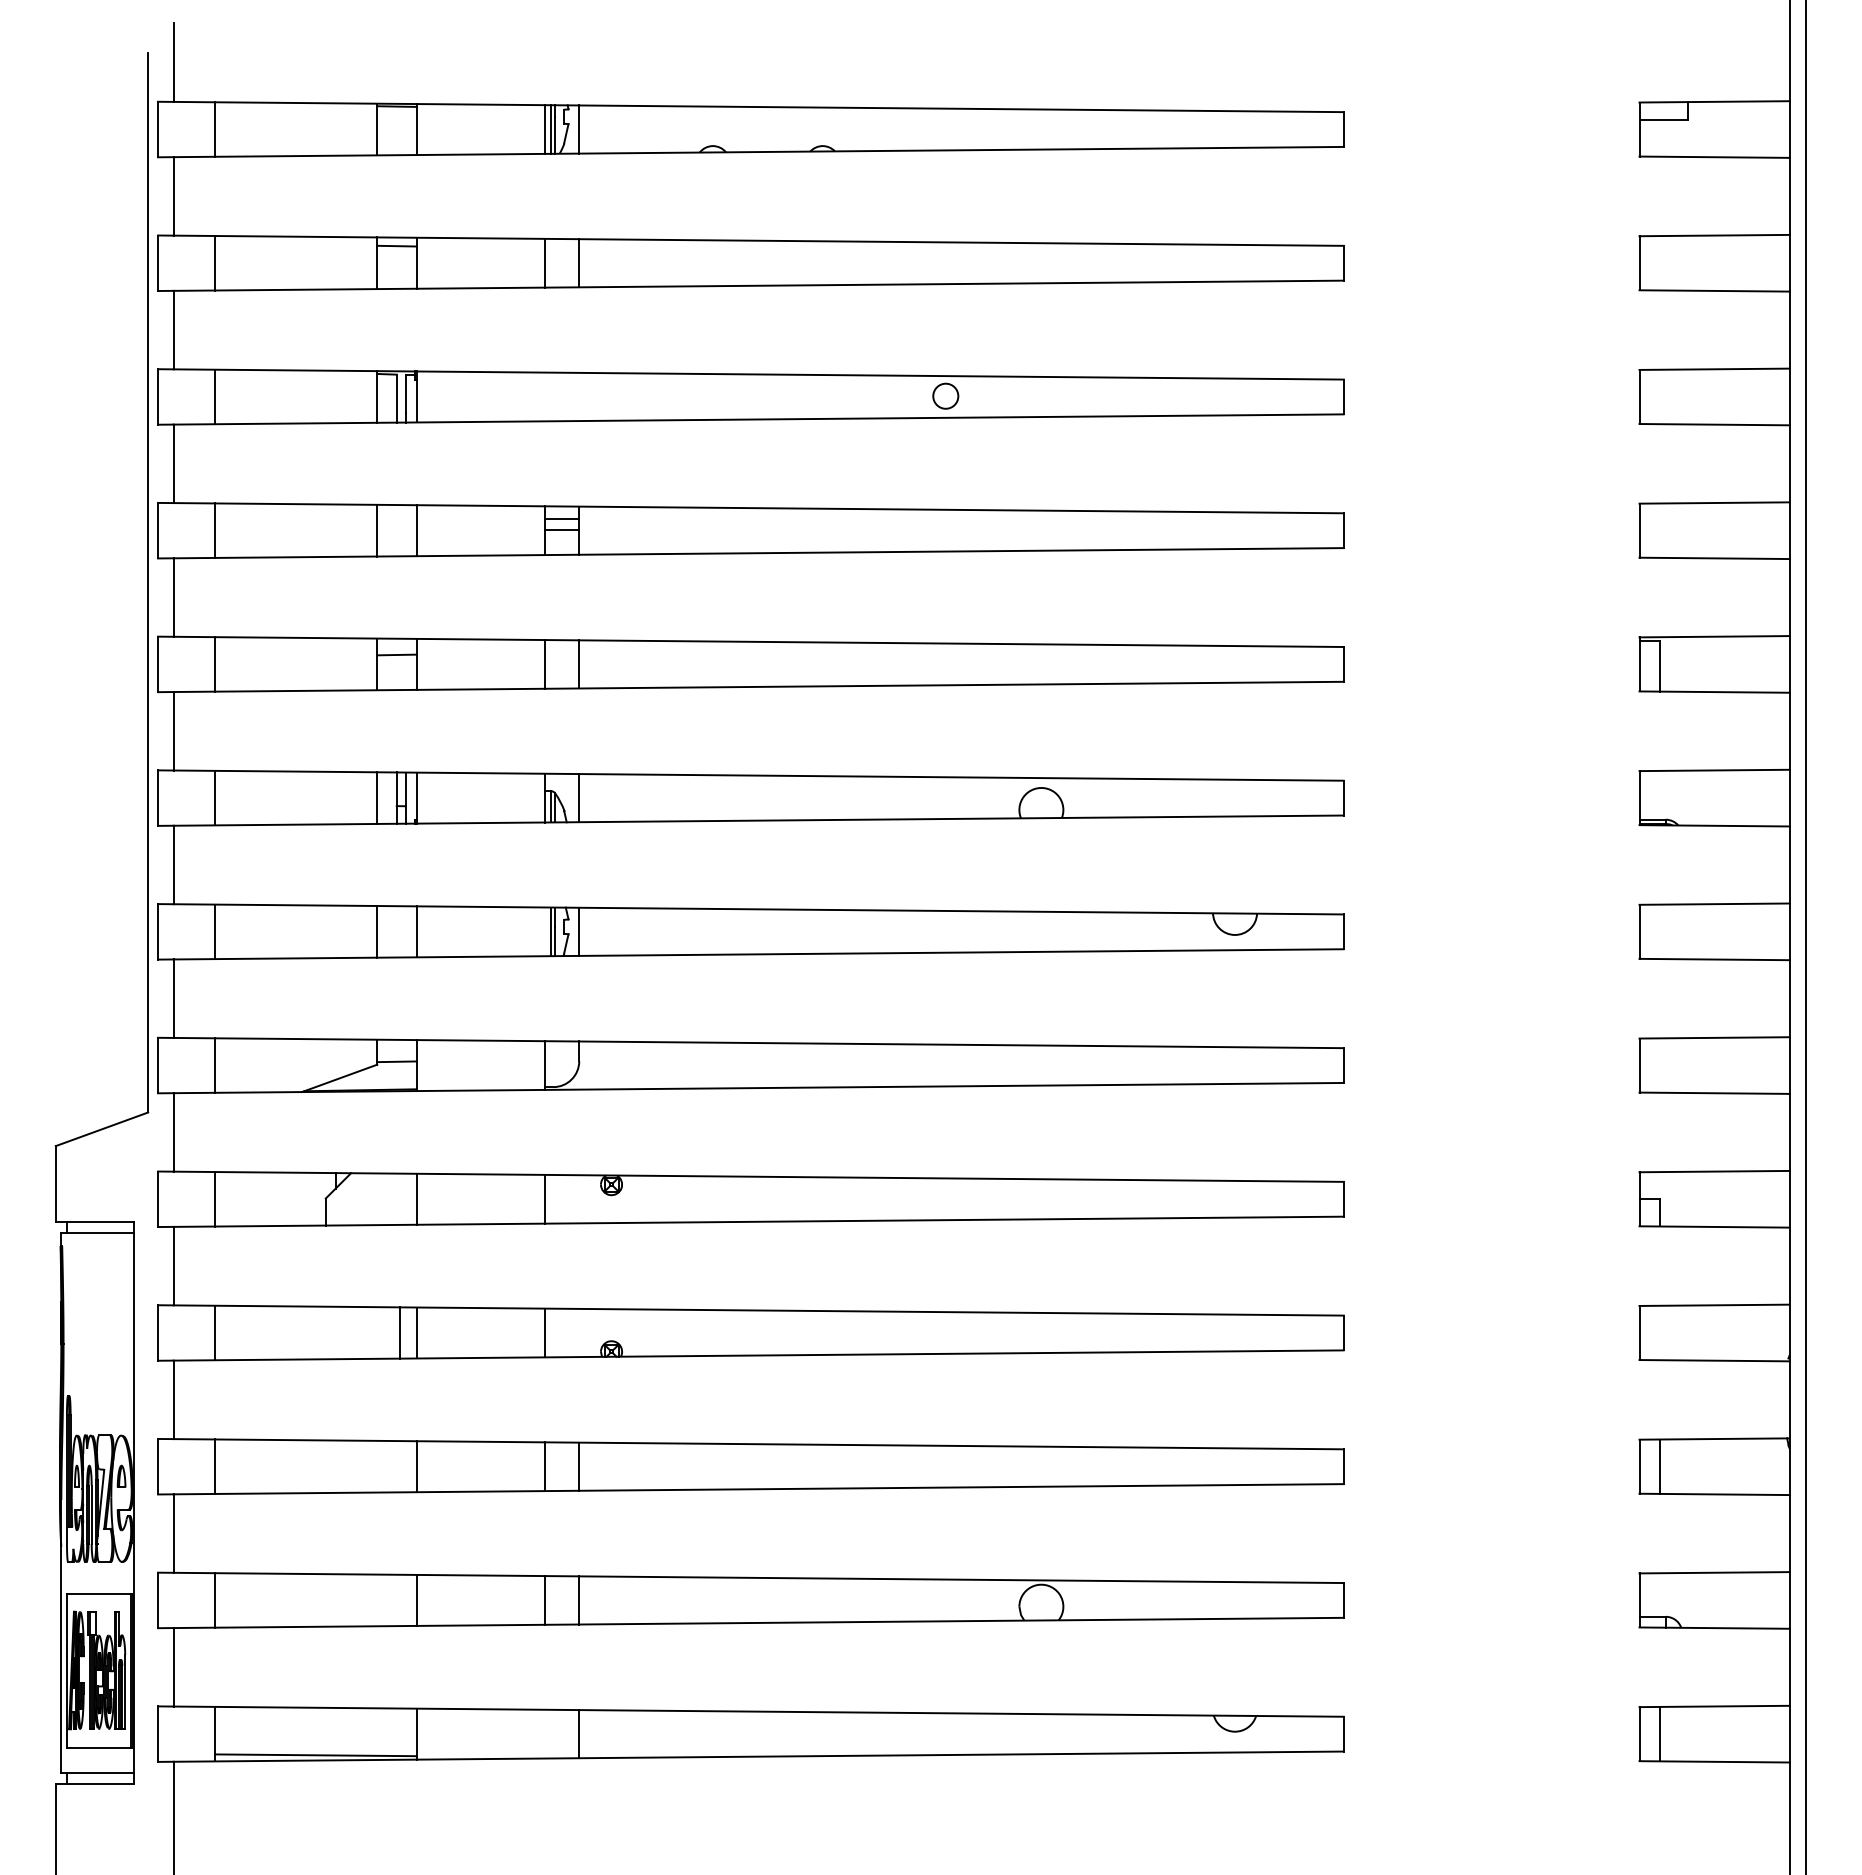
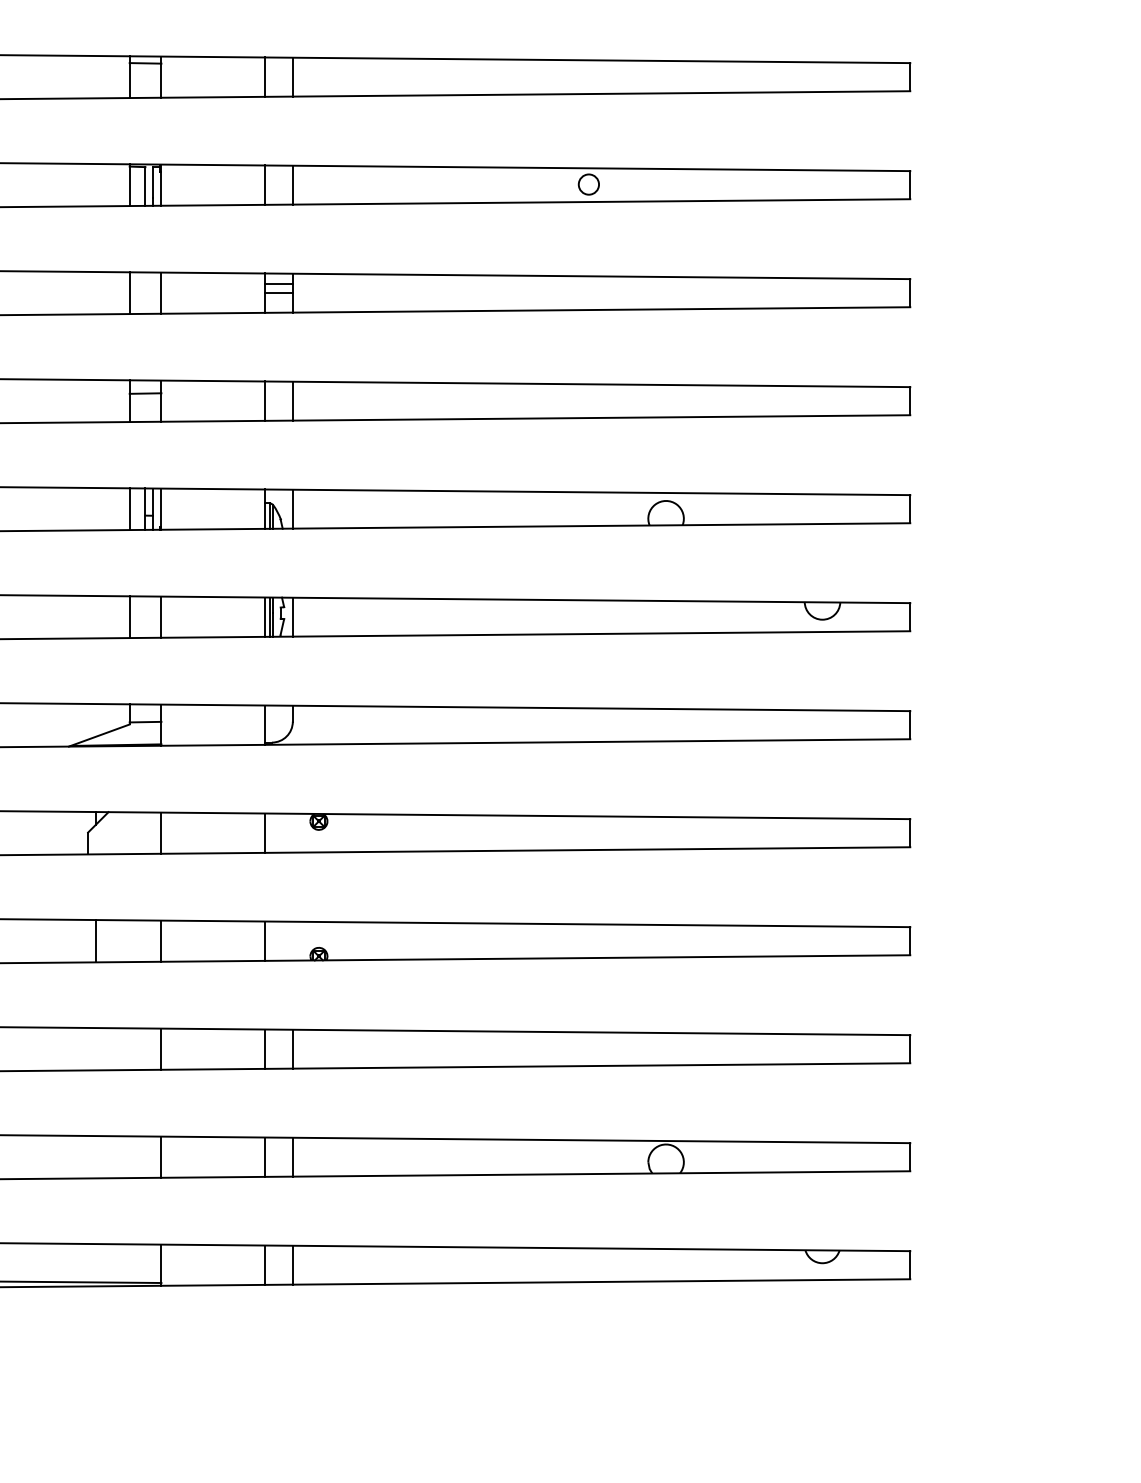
line: (544, 396) -> (264, 184), added
line: (579, 396) -> (293, 184), added
line: (544, 931) -> (264, 616), added
line: (399, 1332) -> (95, 940), moved
line: (544, 1733) -> (264, 1264), added

